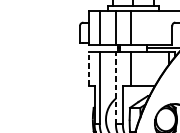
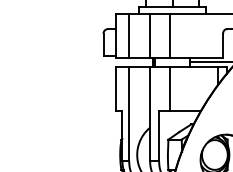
line: (89, 68) -> (115, 88), dashed -> solid
line: (116, 87) -> (150, 113), dashed -> solid

